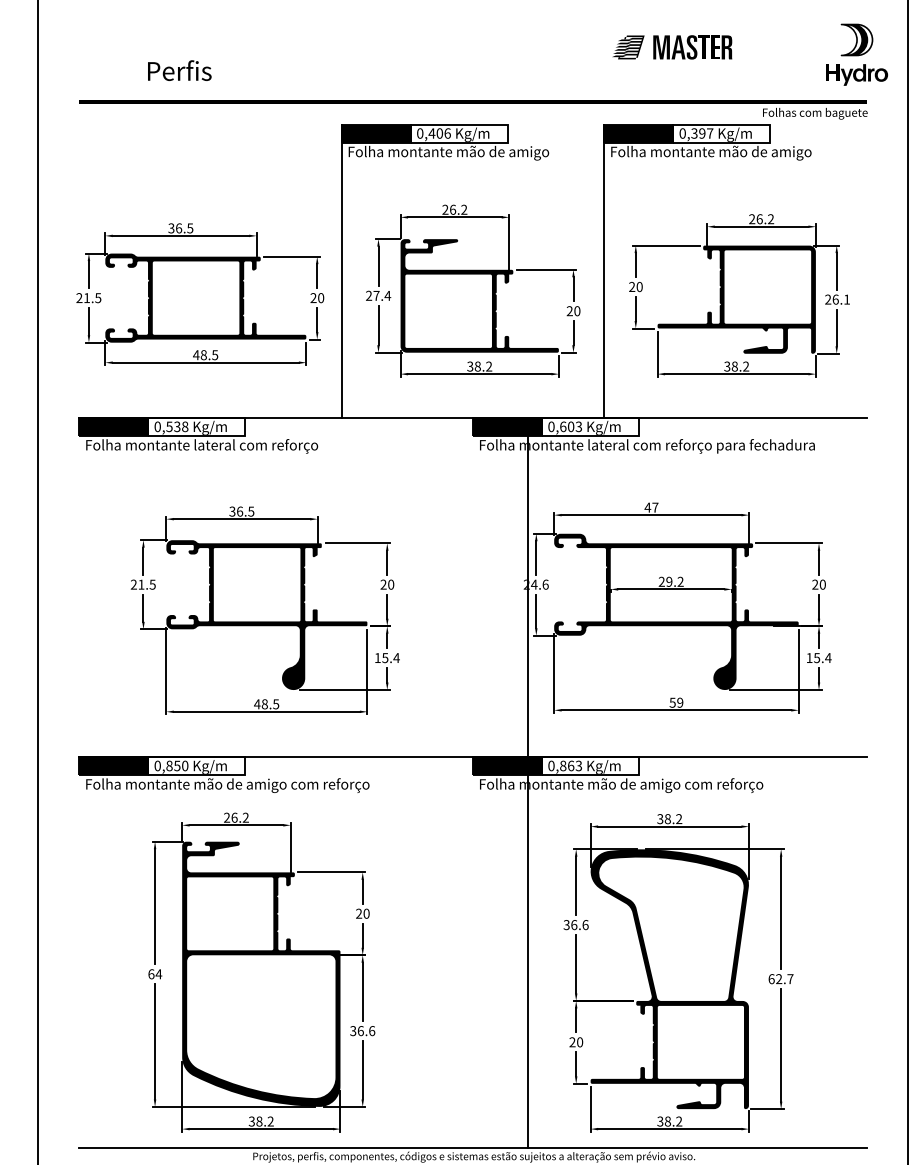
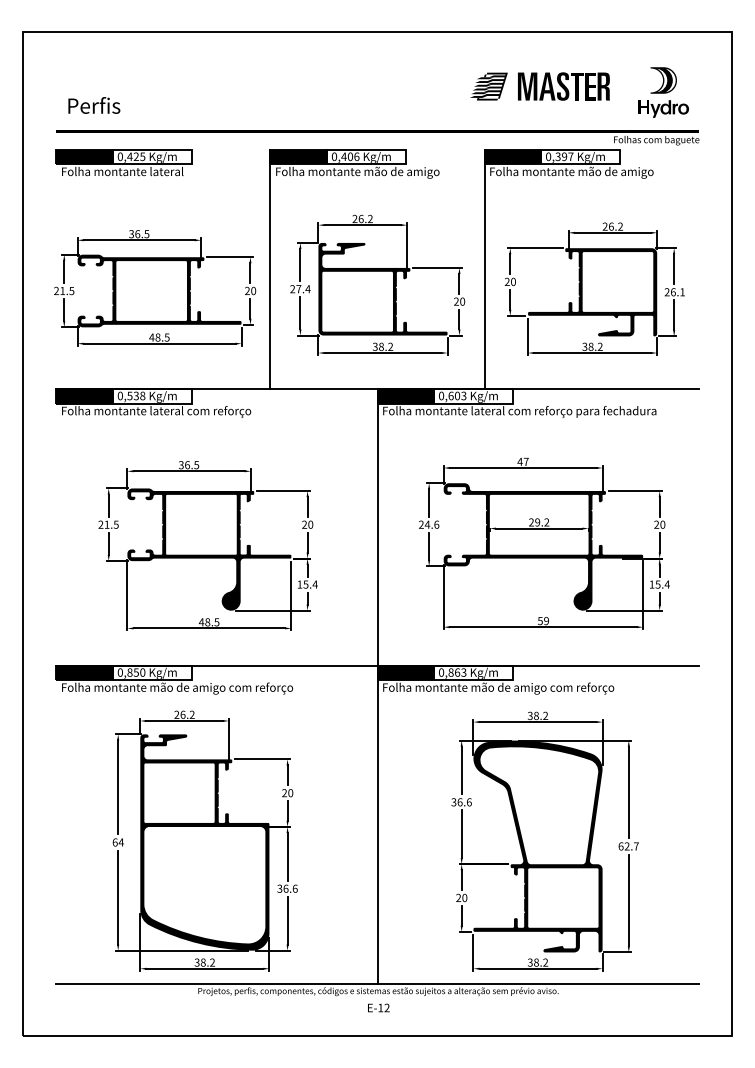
part: (671, 47) -> (539, 86), size x1.43
part: (856, 54) -> (663, 92), moved
text: (179, 70) -> (94, 105), moved
part: (161, 140) -> (123, 162), added
line: (528, 783) -> (377, 686), moved

